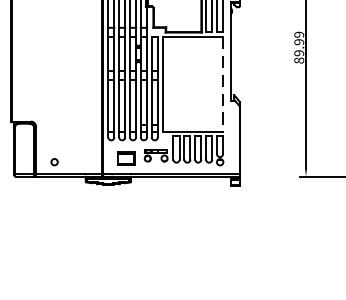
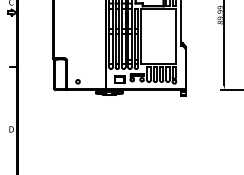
line: (223, 84) -> (176, 36), dashed -> solid

